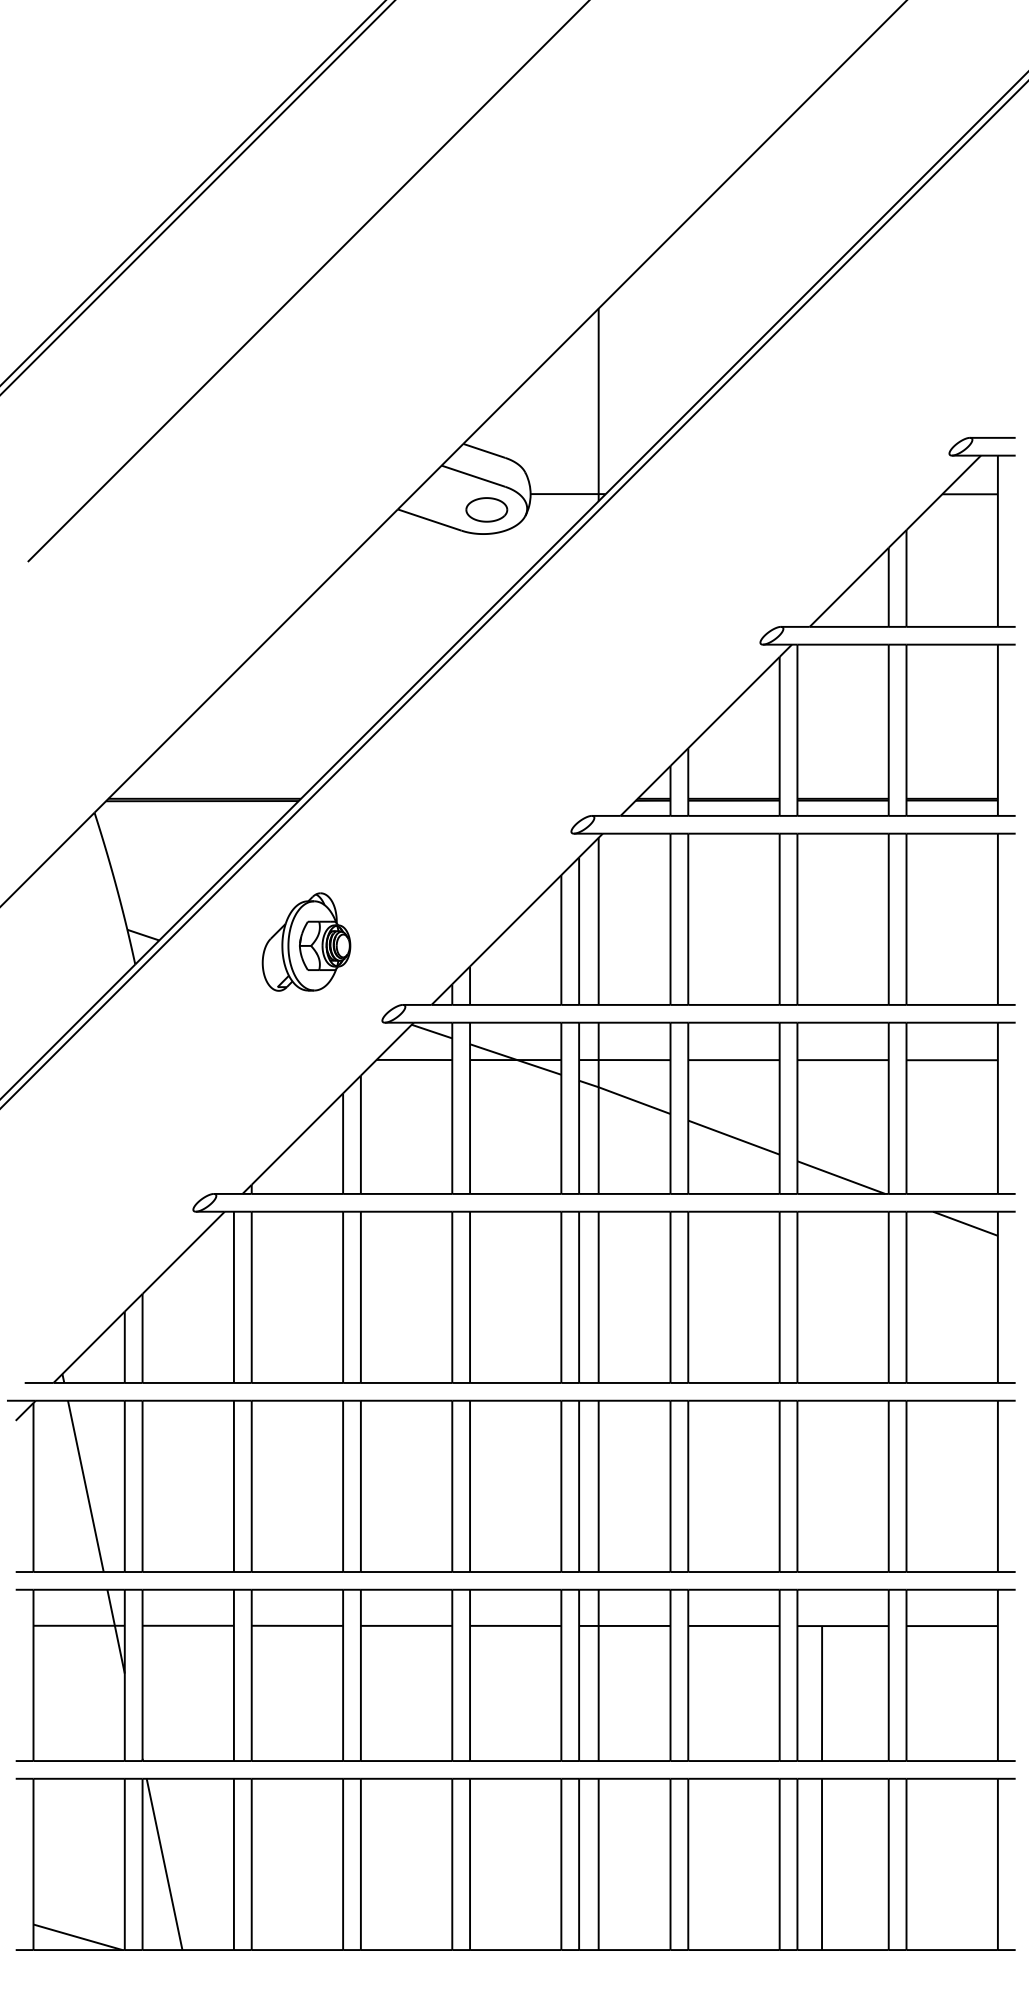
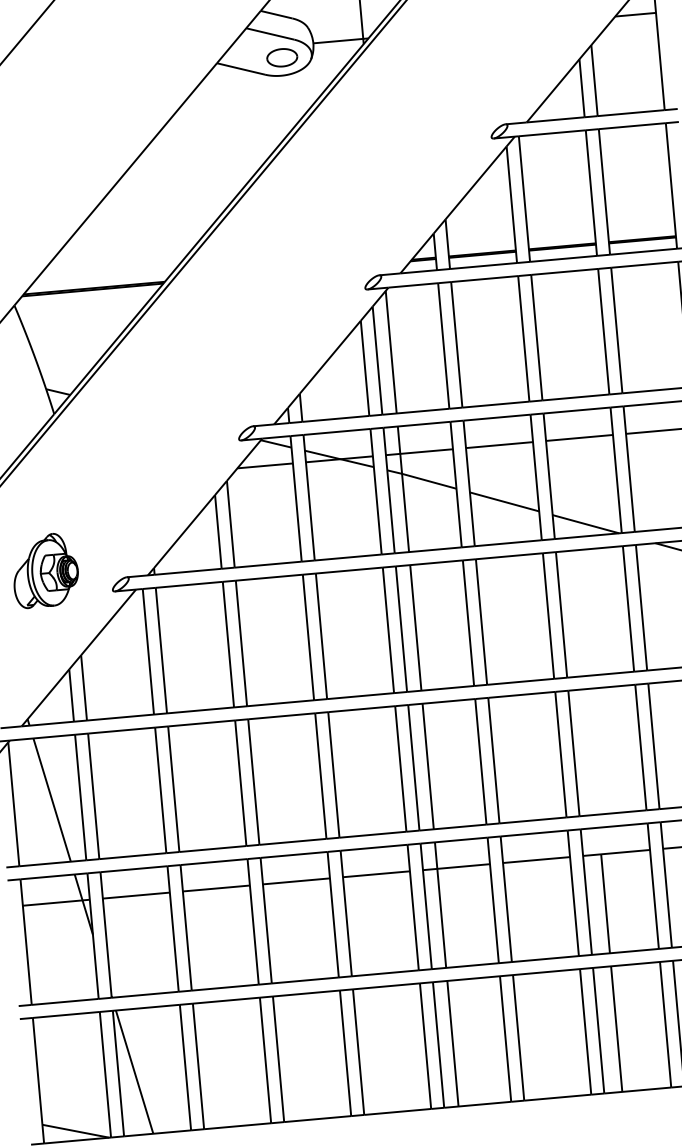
part: (306, 941) -> (45, 570), moved

